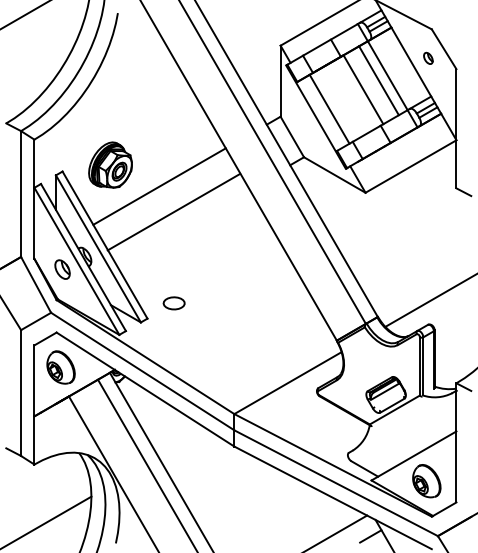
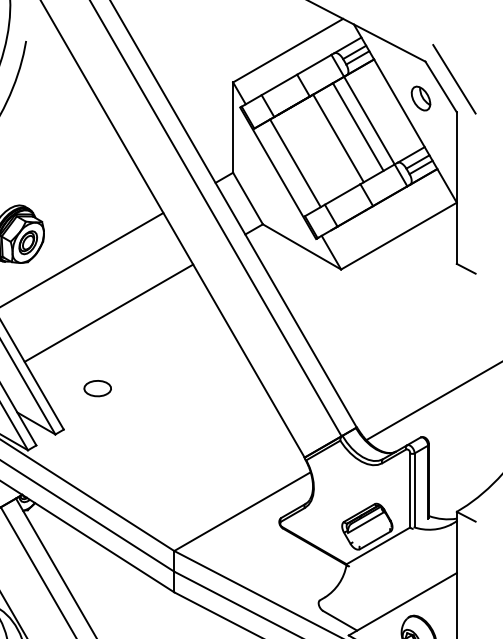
line: (454, 43) -> (454, 79), added
part: (428, 58) -> (421, 98), size x1.67
line: (173, 211) -> (108, 312), moved
part: (173, 303) -> (96, 388), moved

